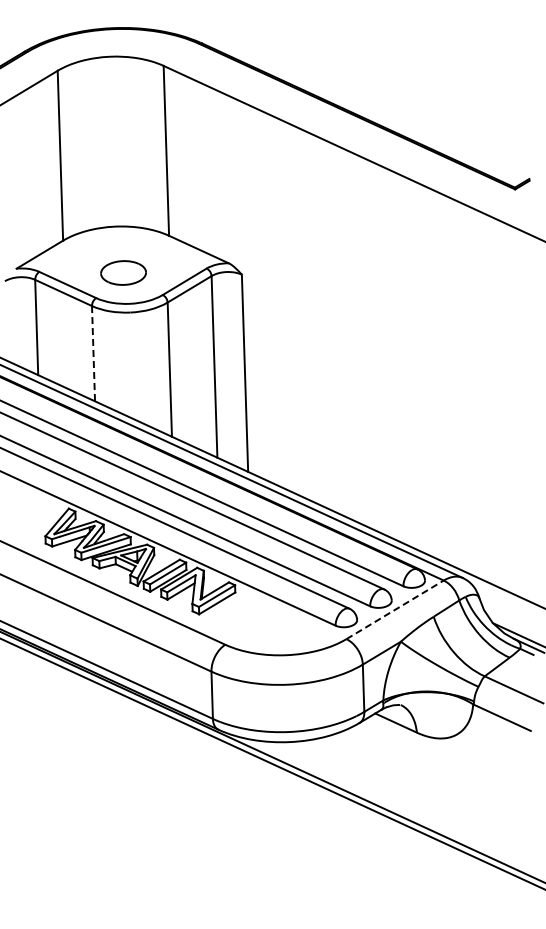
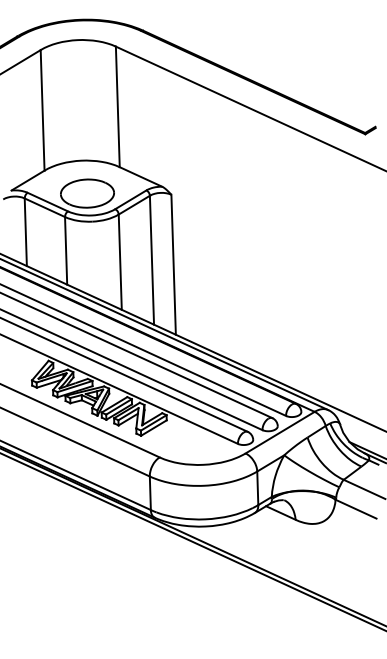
part: (123, 272) -> (87, 193), size x1.67
line: (93, 353) -> (66, 250), dashed -> solid
line: (395, 609) -> (280, 432), dashed -> solid

